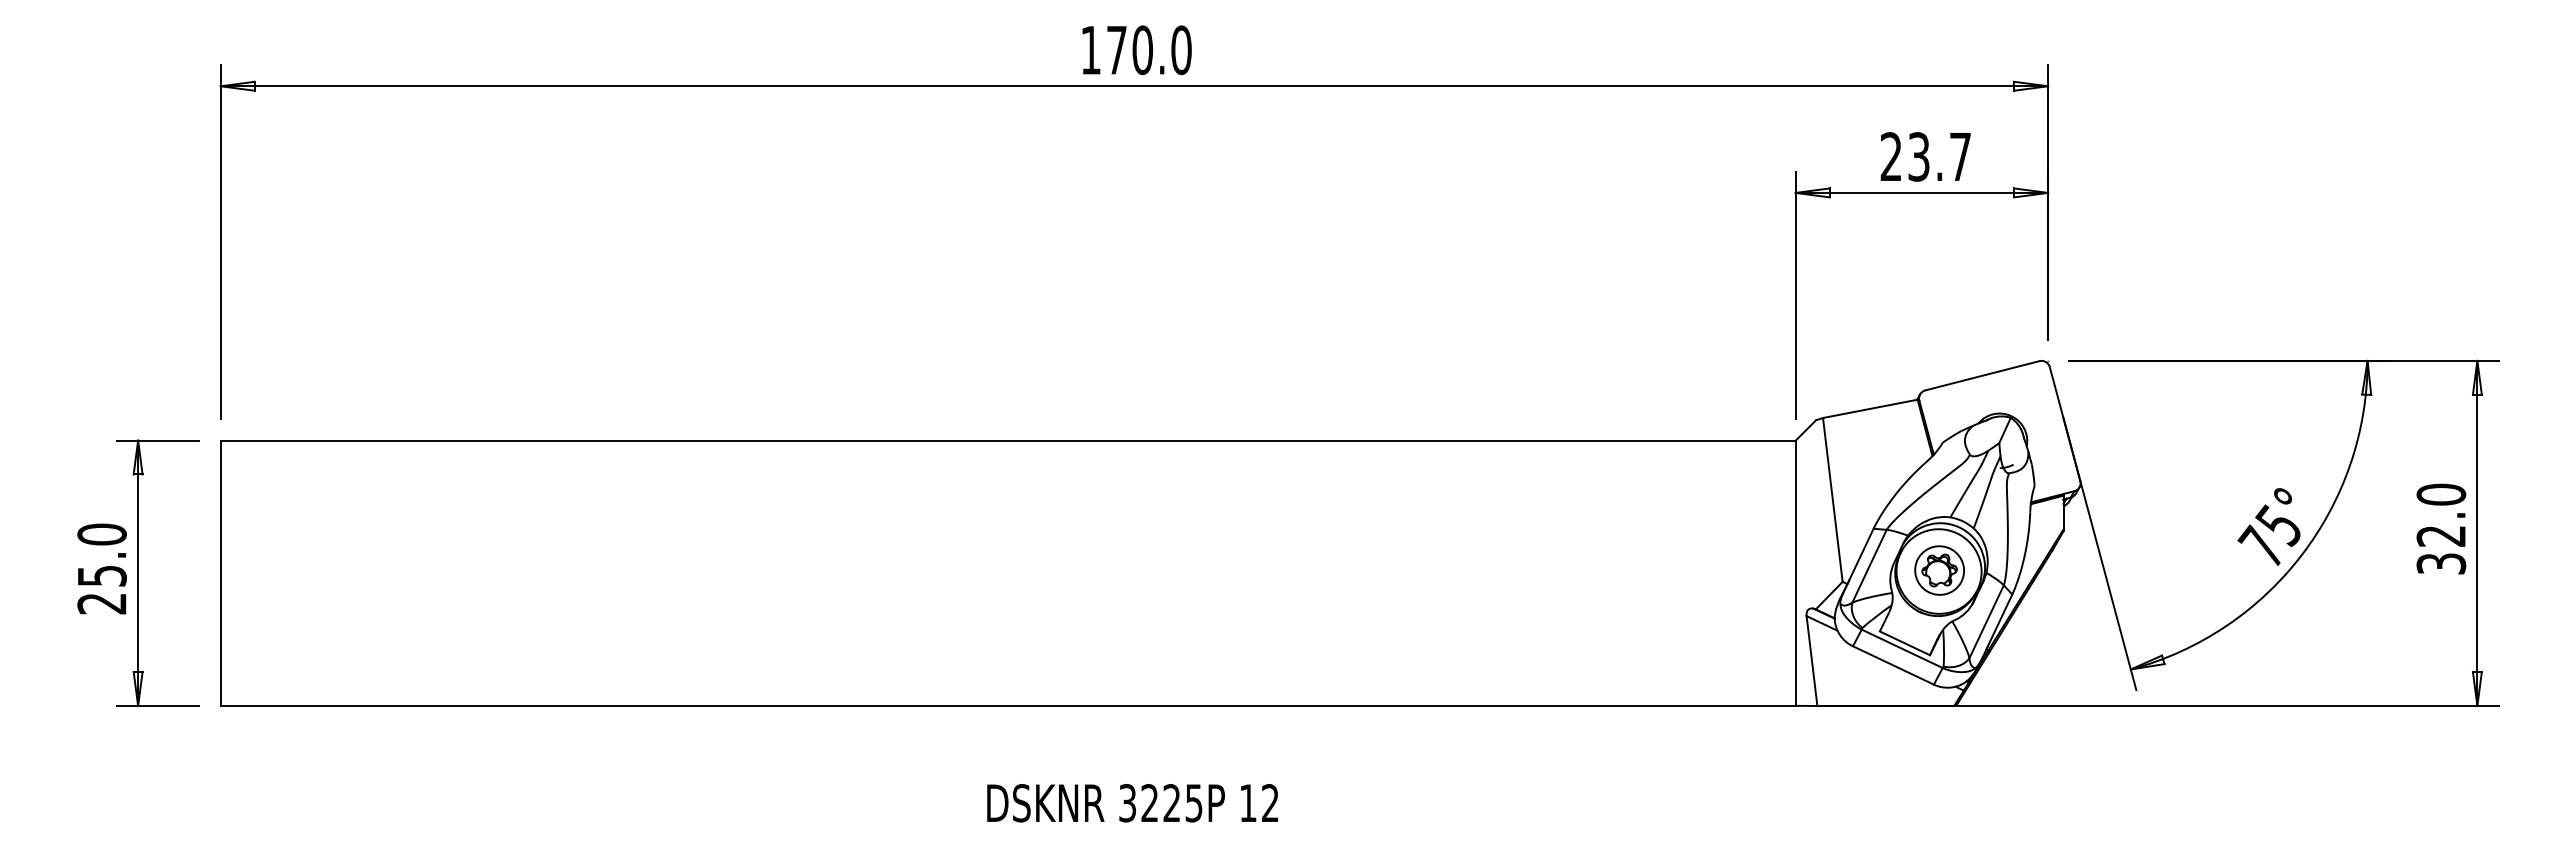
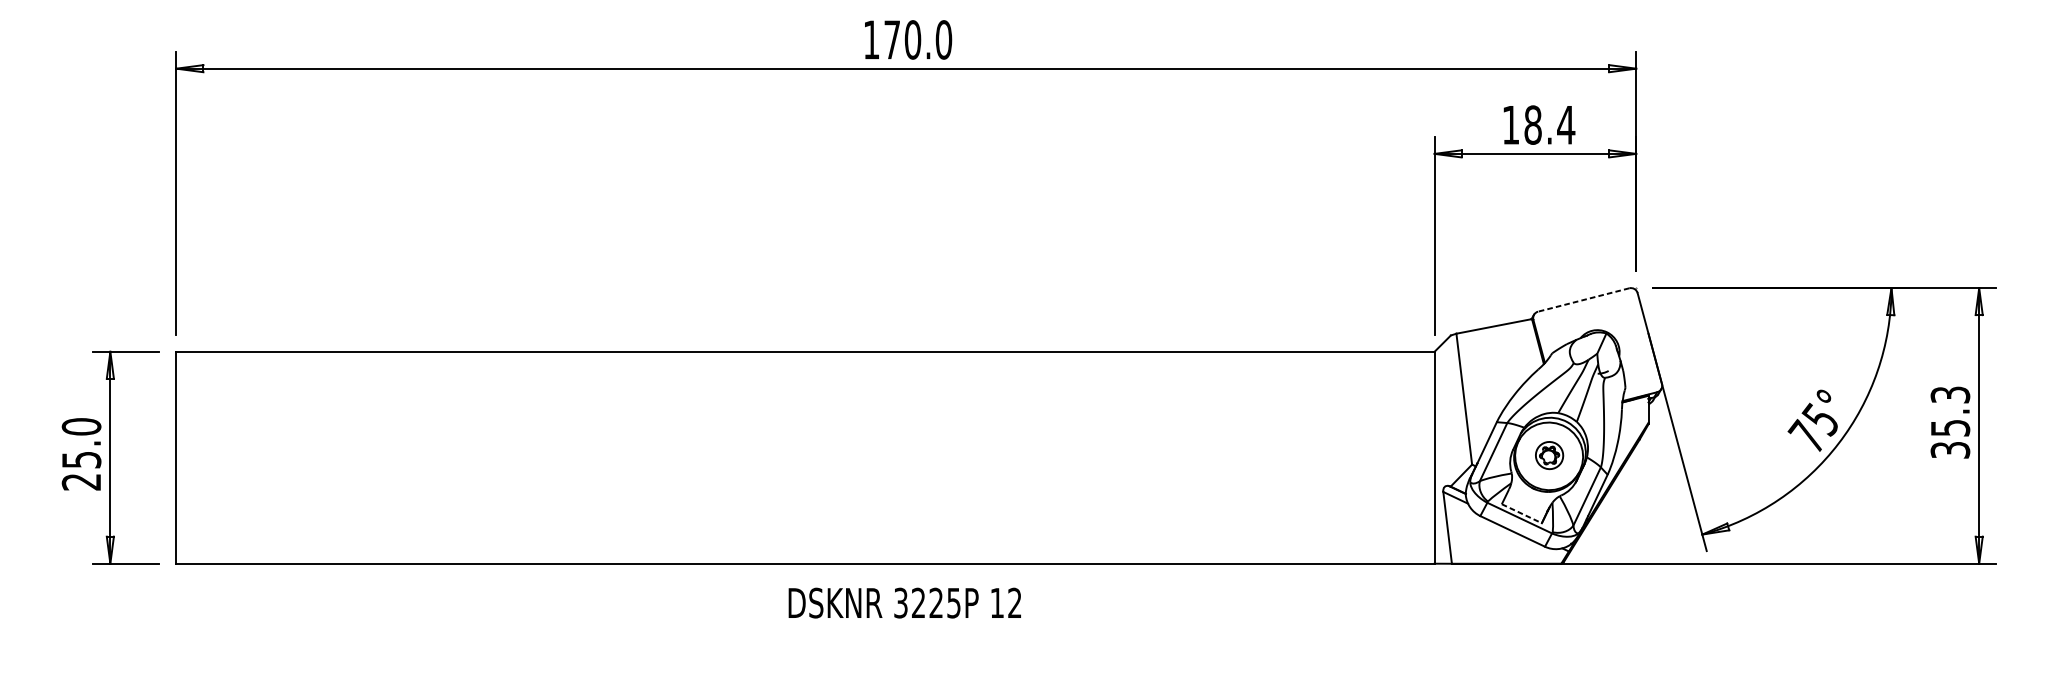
text: (1925, 156) -> (1538, 124), 23.7 -> 18.4
line: (1982, 375) -> (1583, 299), solid -> dashed
text: (2441, 514) -> (1950, 410), 32.0 -> 35.3
part: (1939, 570) -> (1549, 455), size x0.7
line: (1904, 643) -> (1521, 513), solid -> dashed
text: (1132, 803) -> (904, 603), moved

